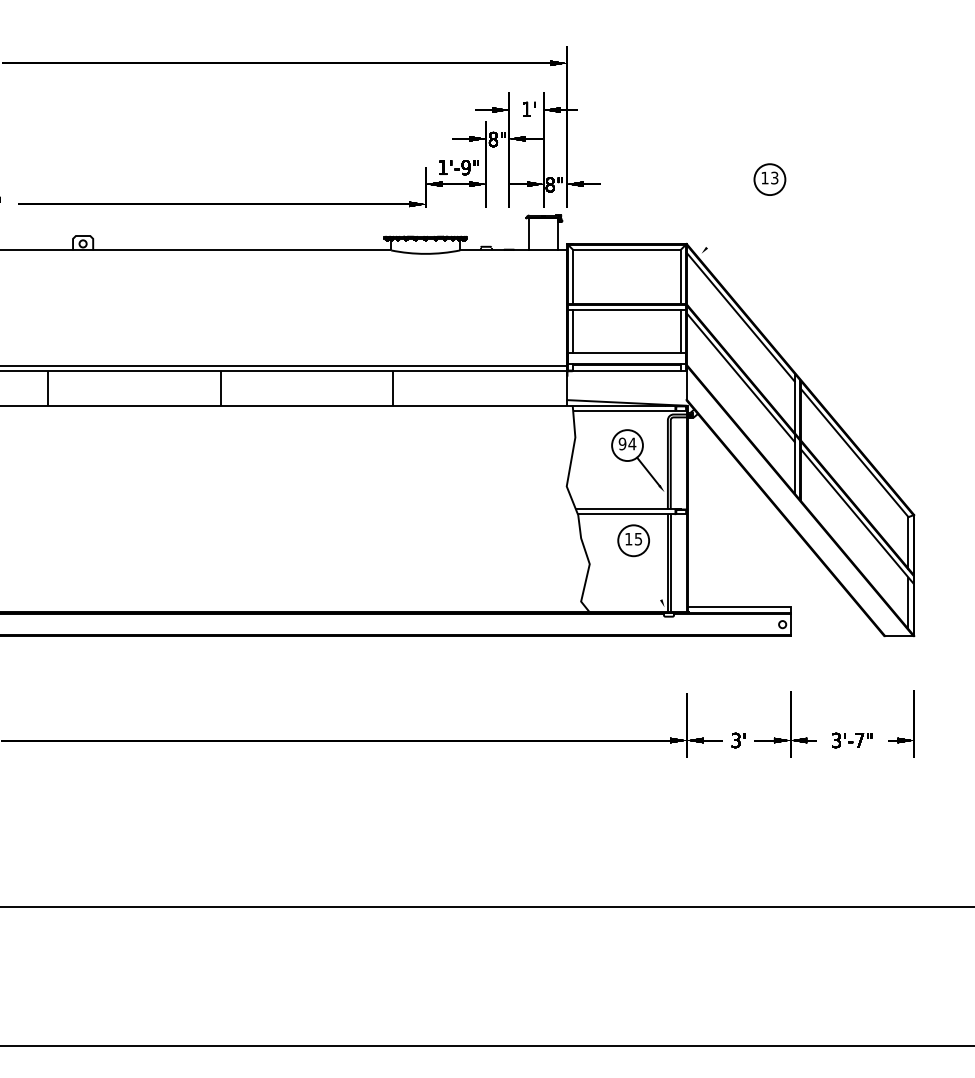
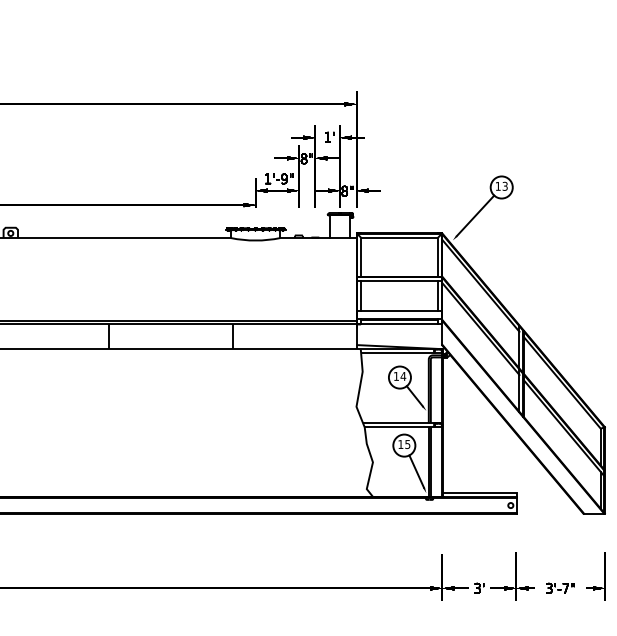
line: (733, 219) -> (475, 215), added
text: (622, 443) -> (396, 376), 94 -> 14
line: (650, 576) -> (416, 471), added

